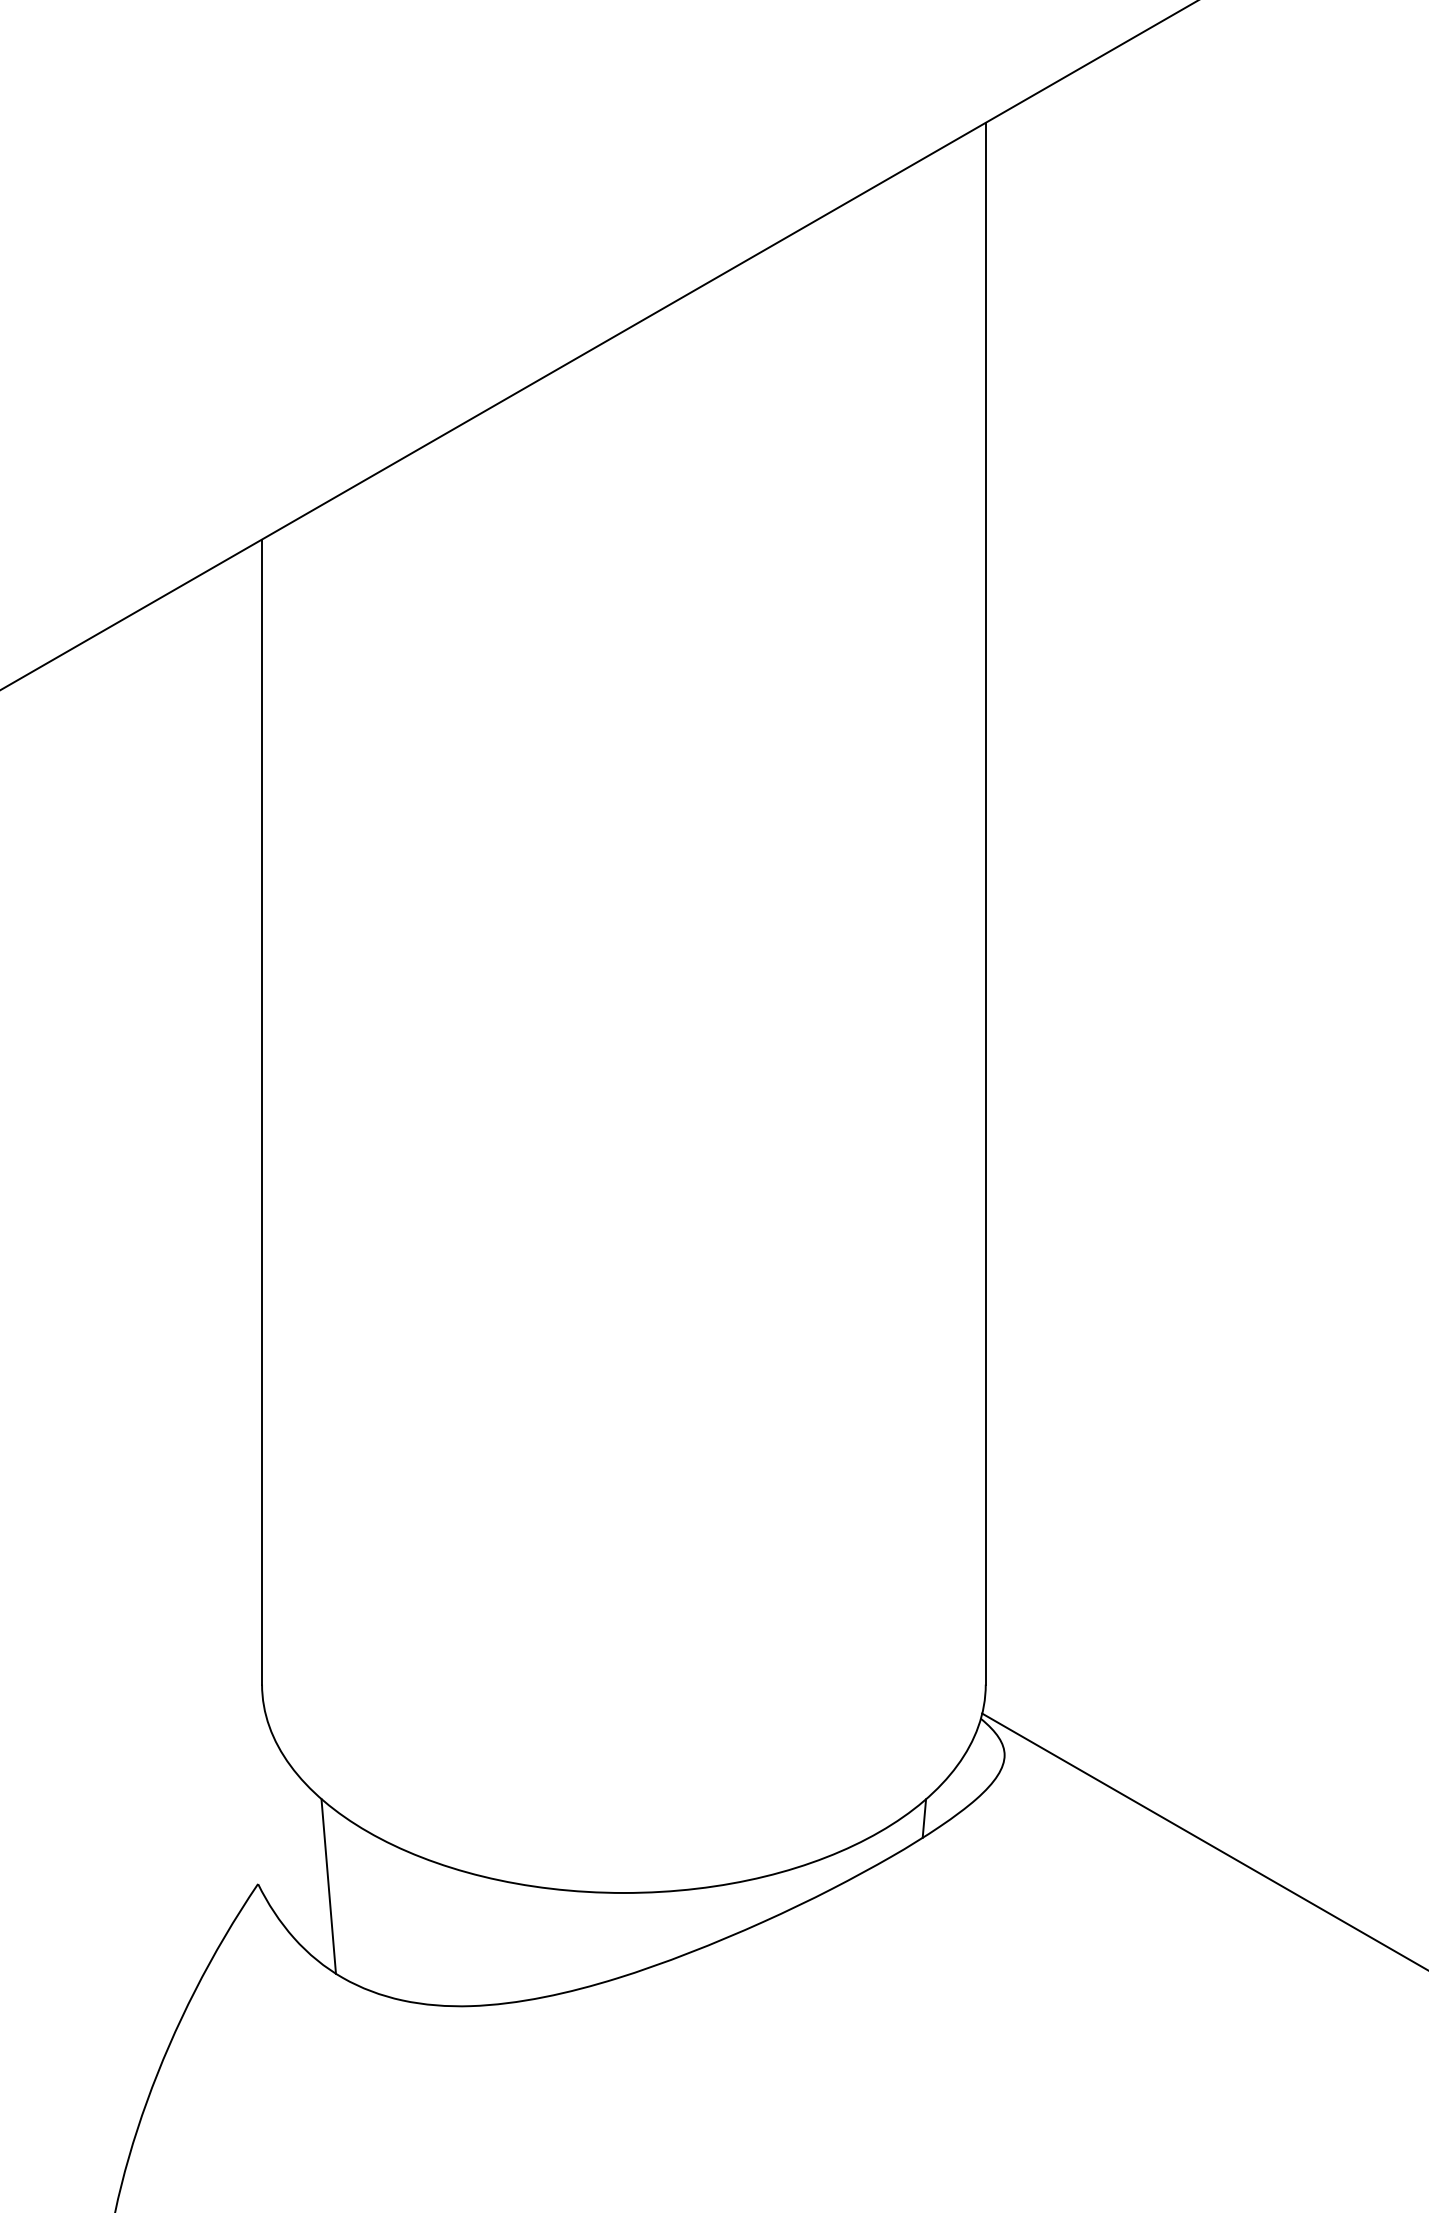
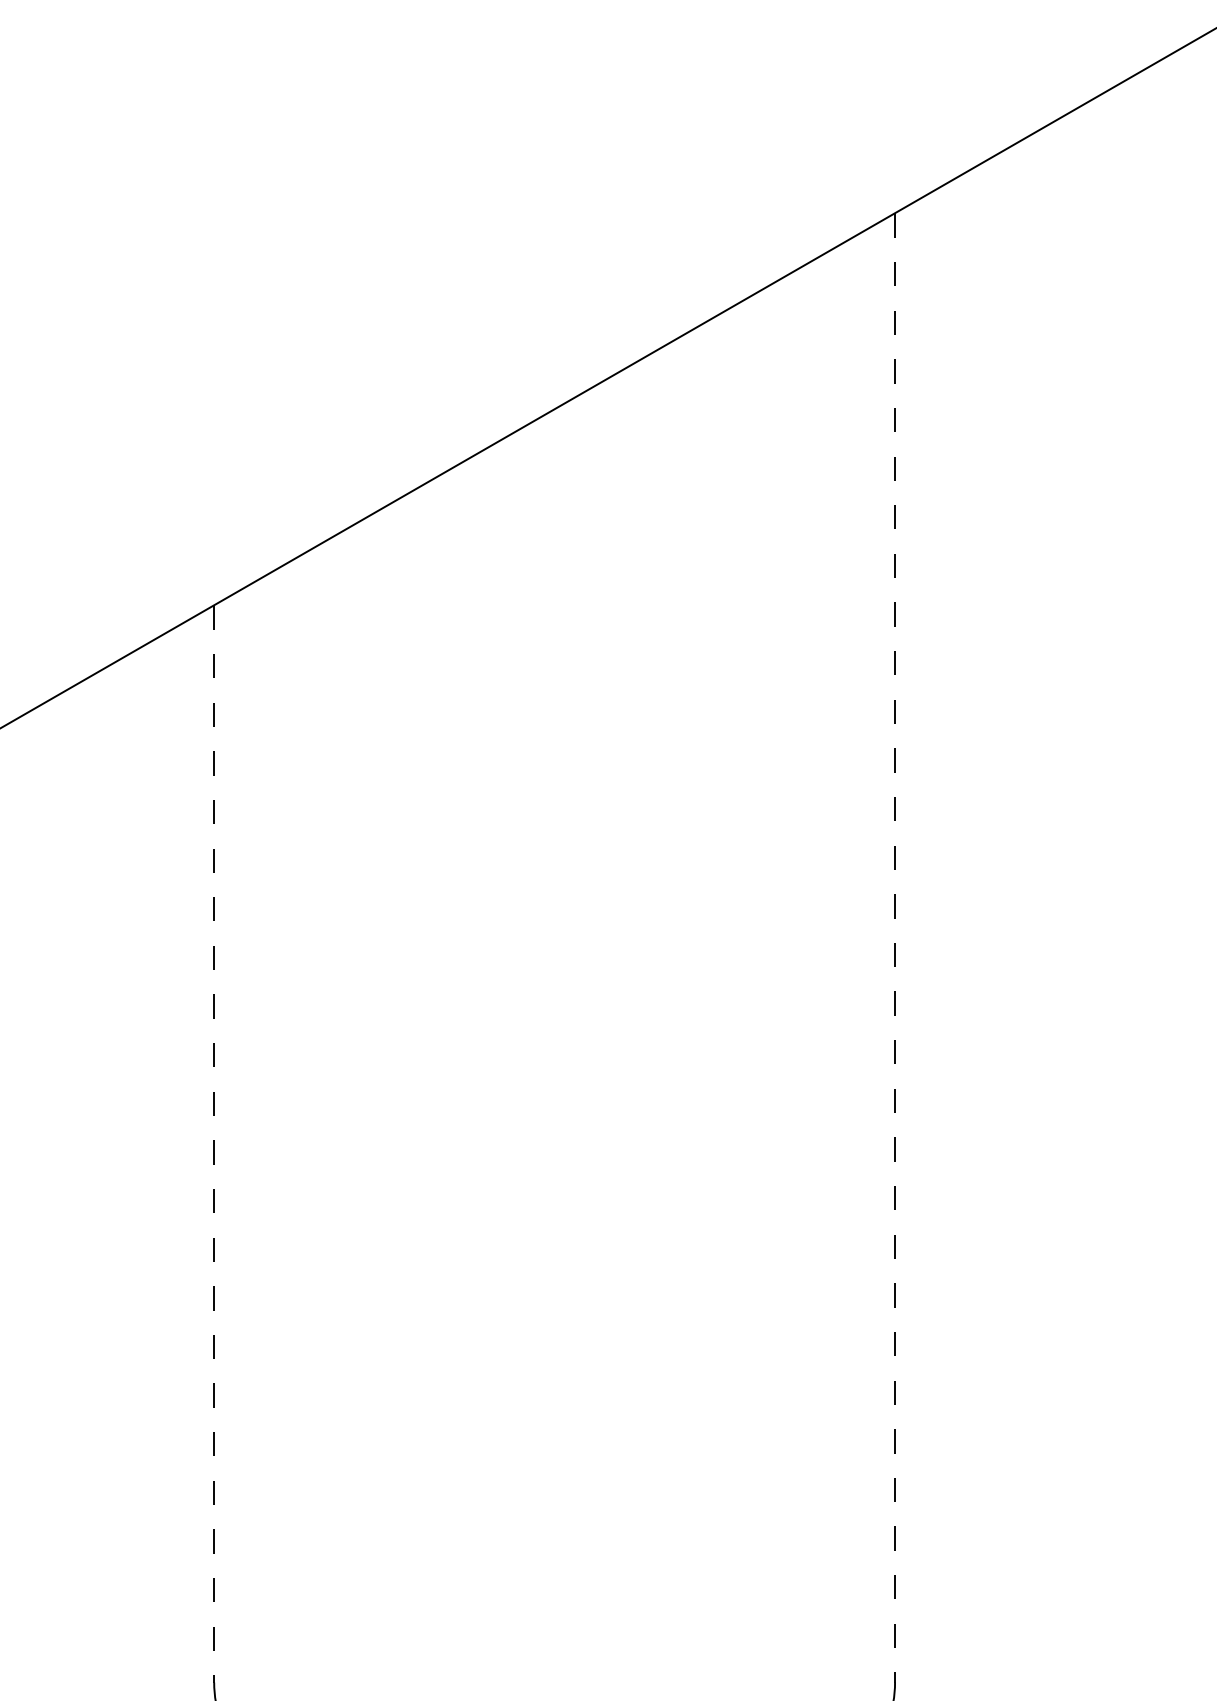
line: (985, 903) -> (894, 947), solid -> dashed
line: (262, 1112) -> (214, 1144), solid -> dashed

